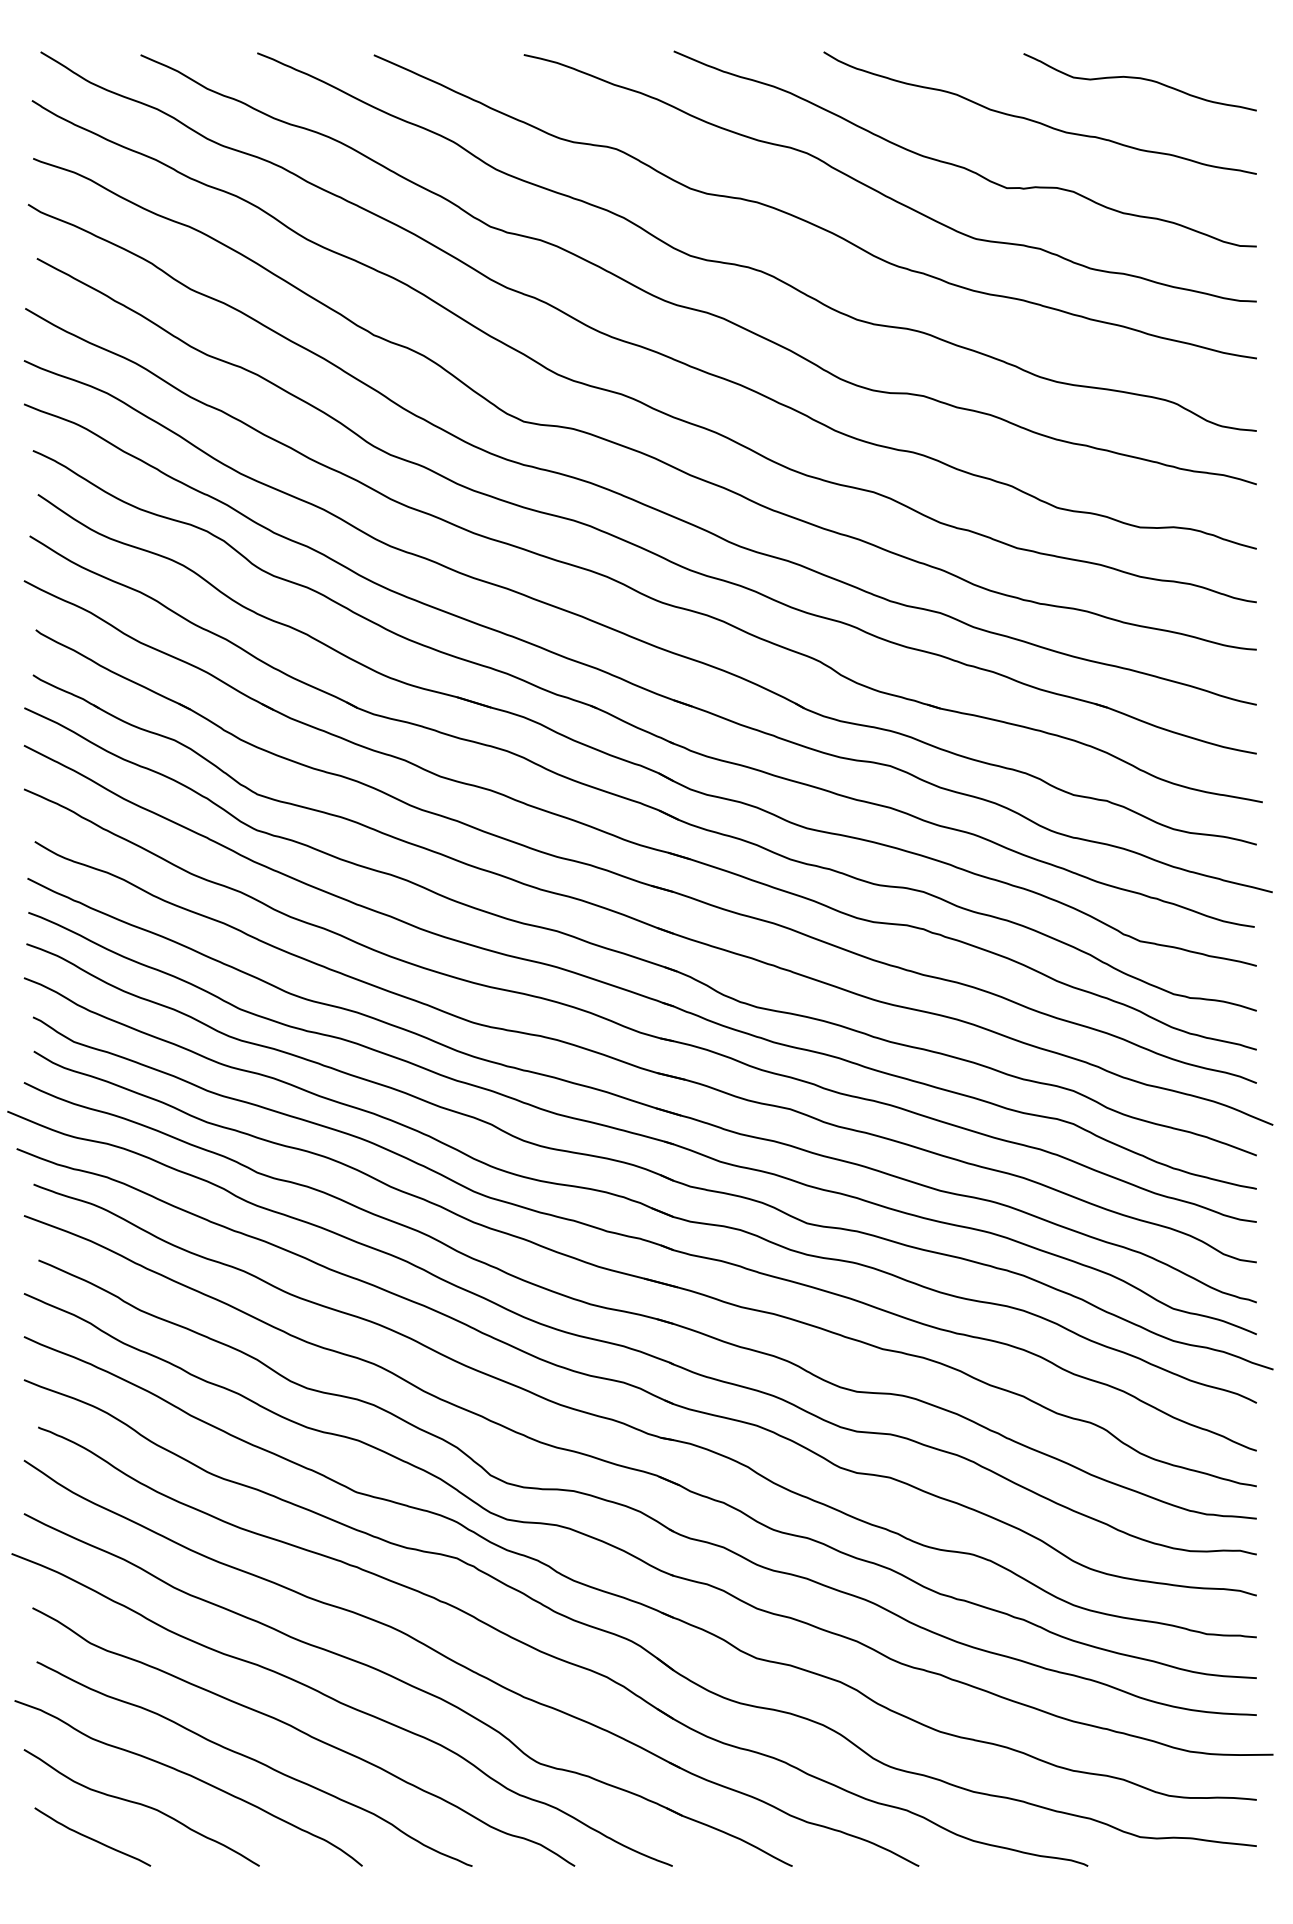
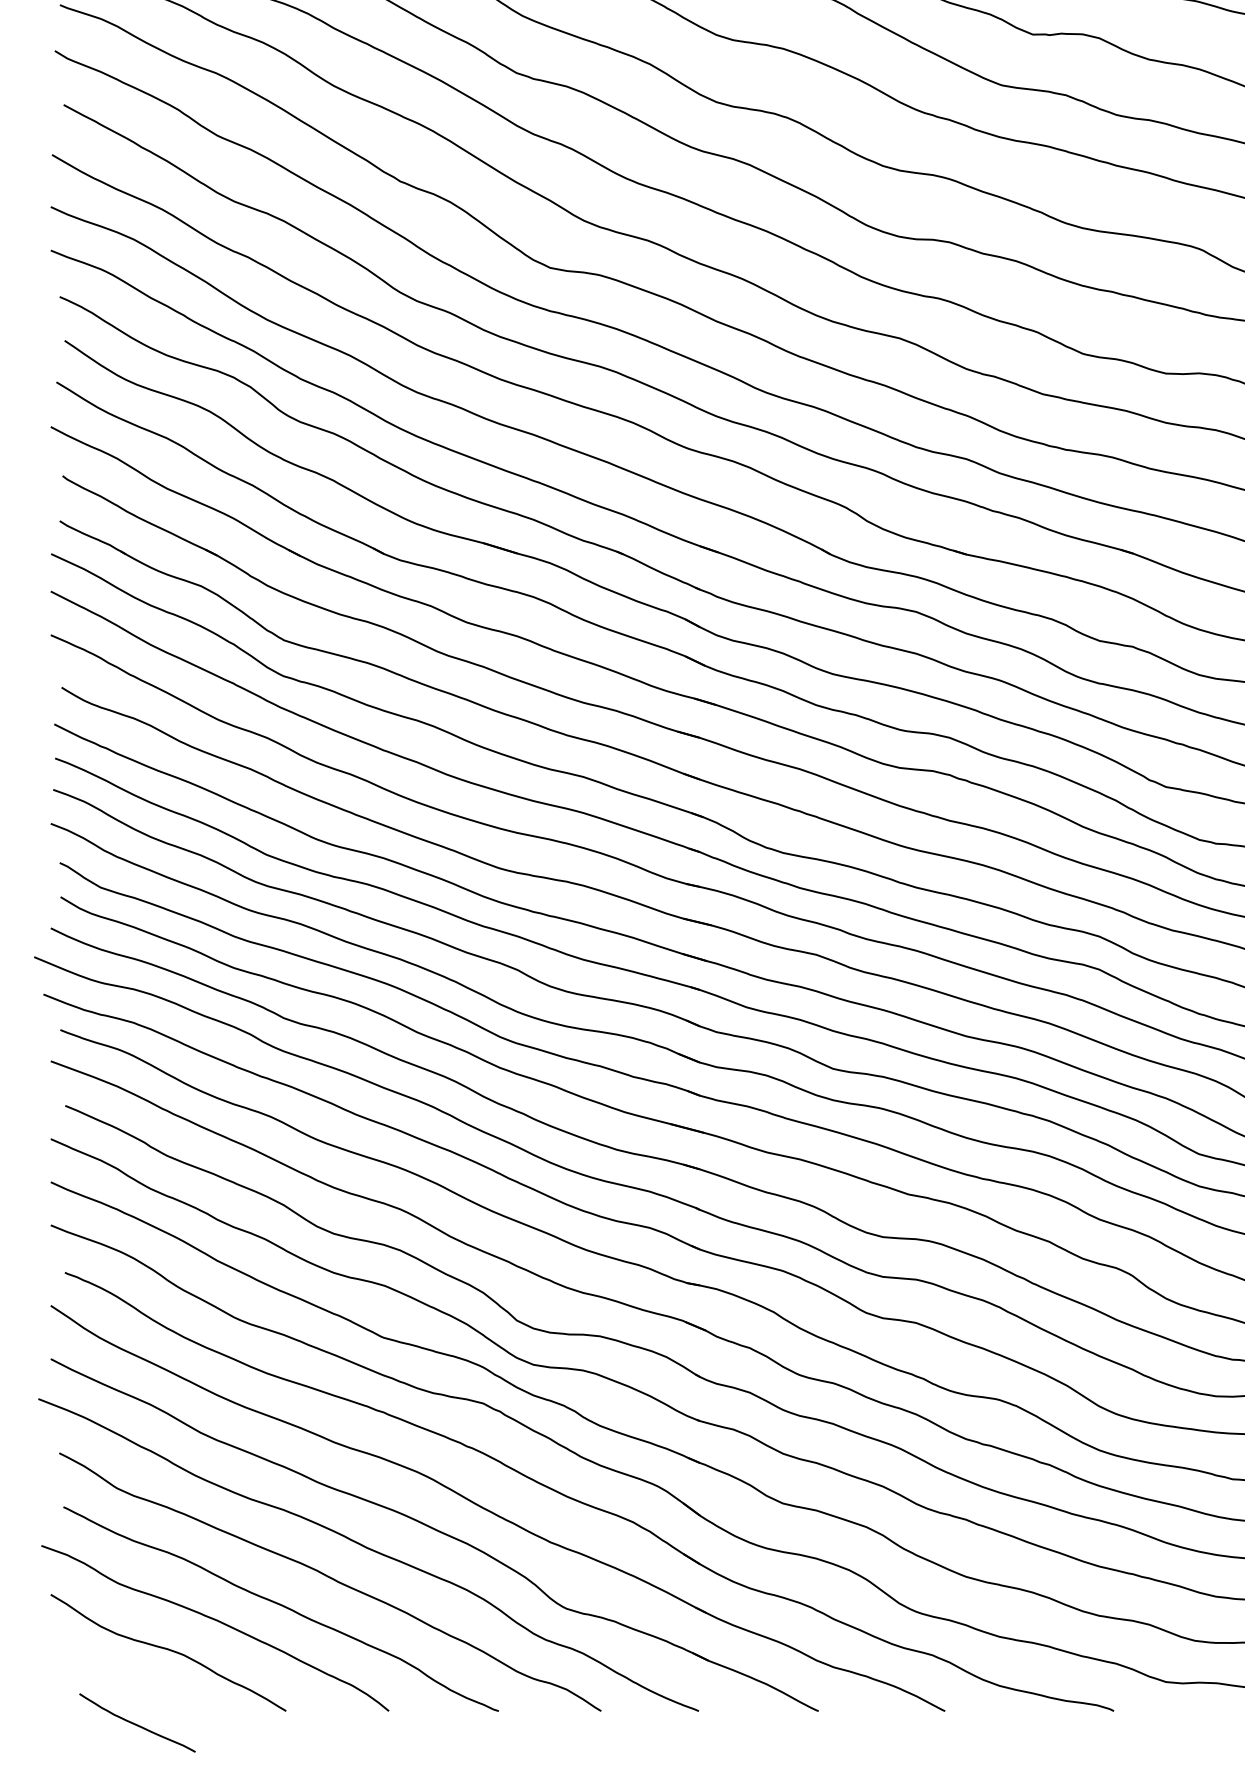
curve: (92, 1838) -> (137, 1724), moved

